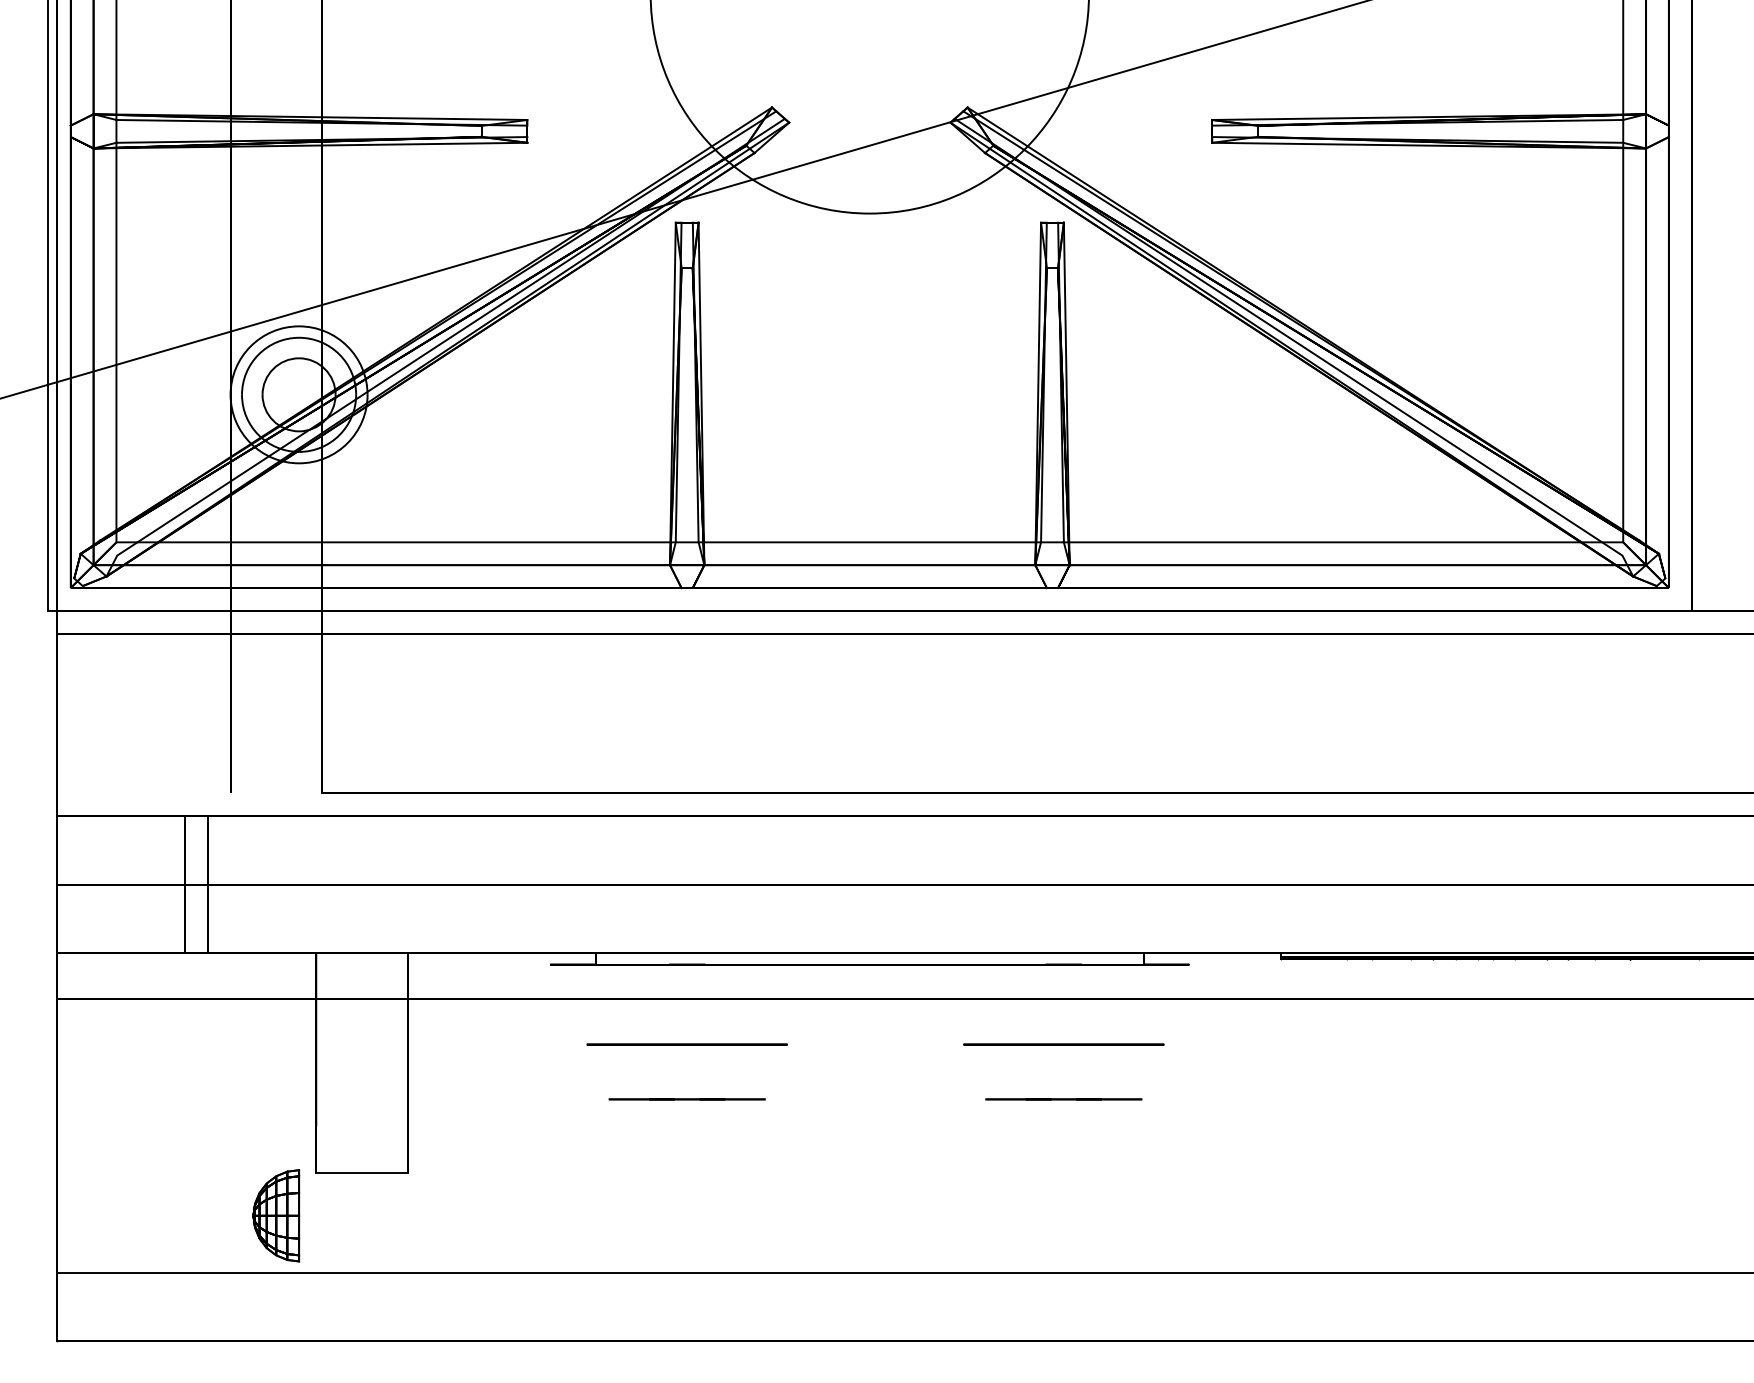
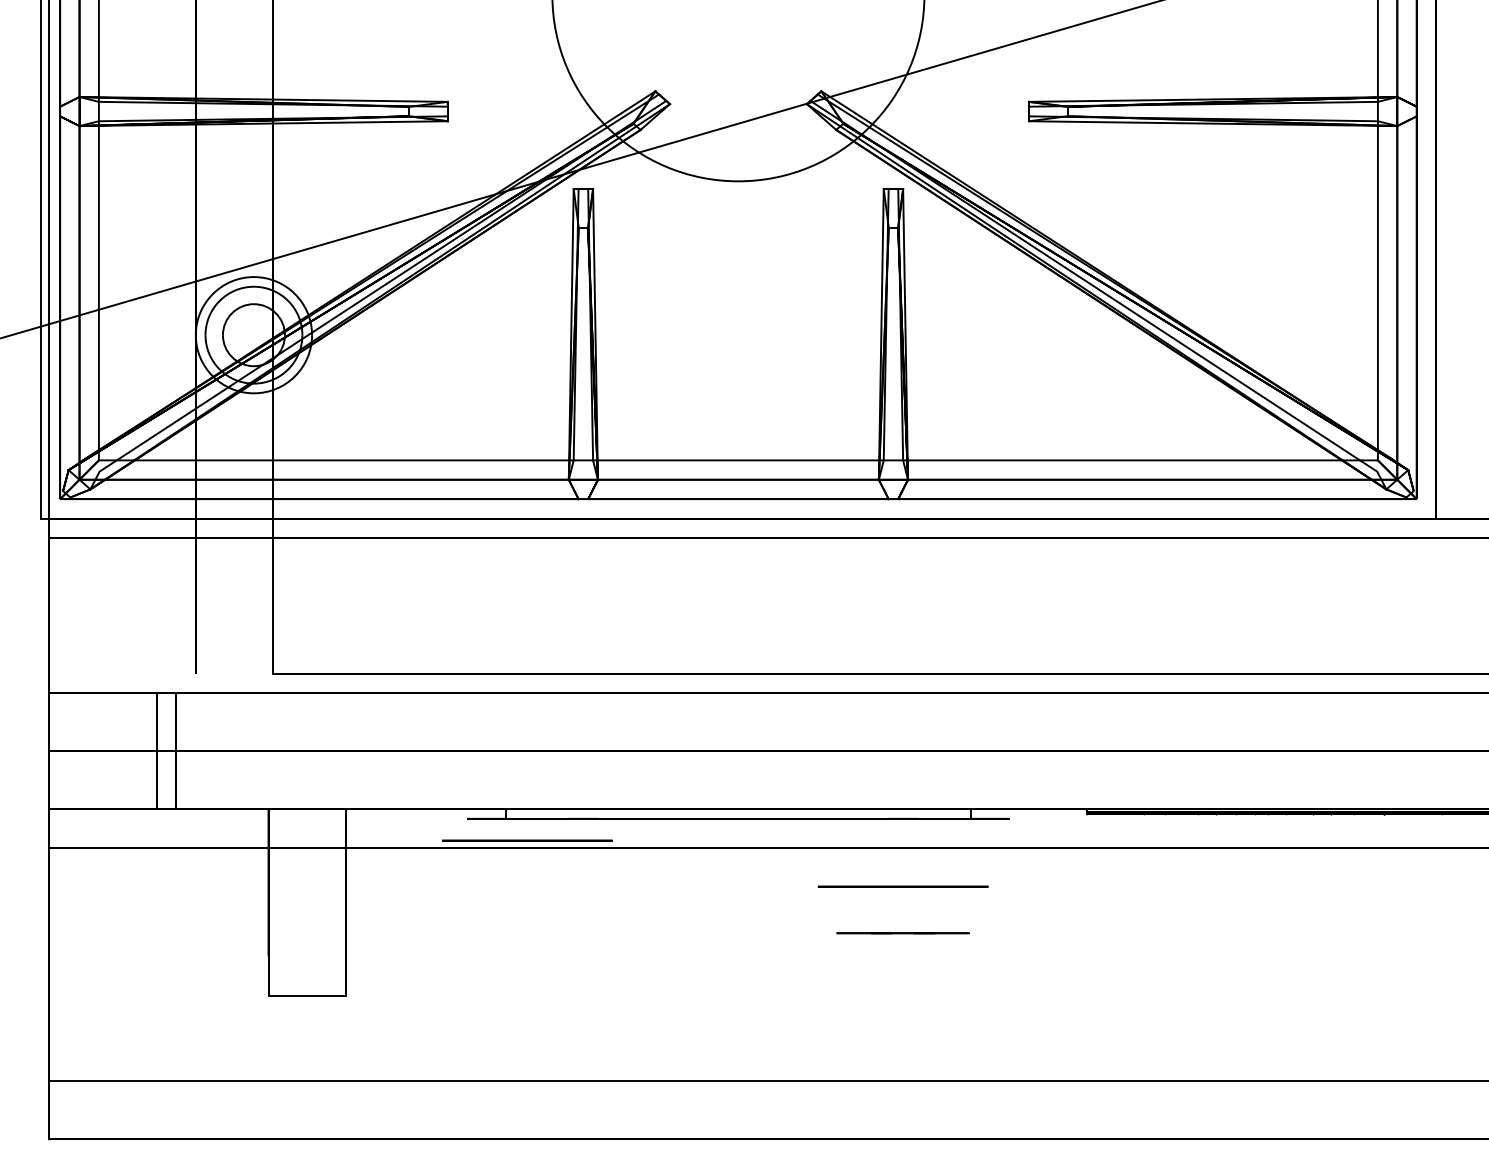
circle: (687, 1044) -> (527, 840), moved
line: (686, 1099) -> (582, 933), removed
part: (276, 1215) -> (234, 1031), removed

